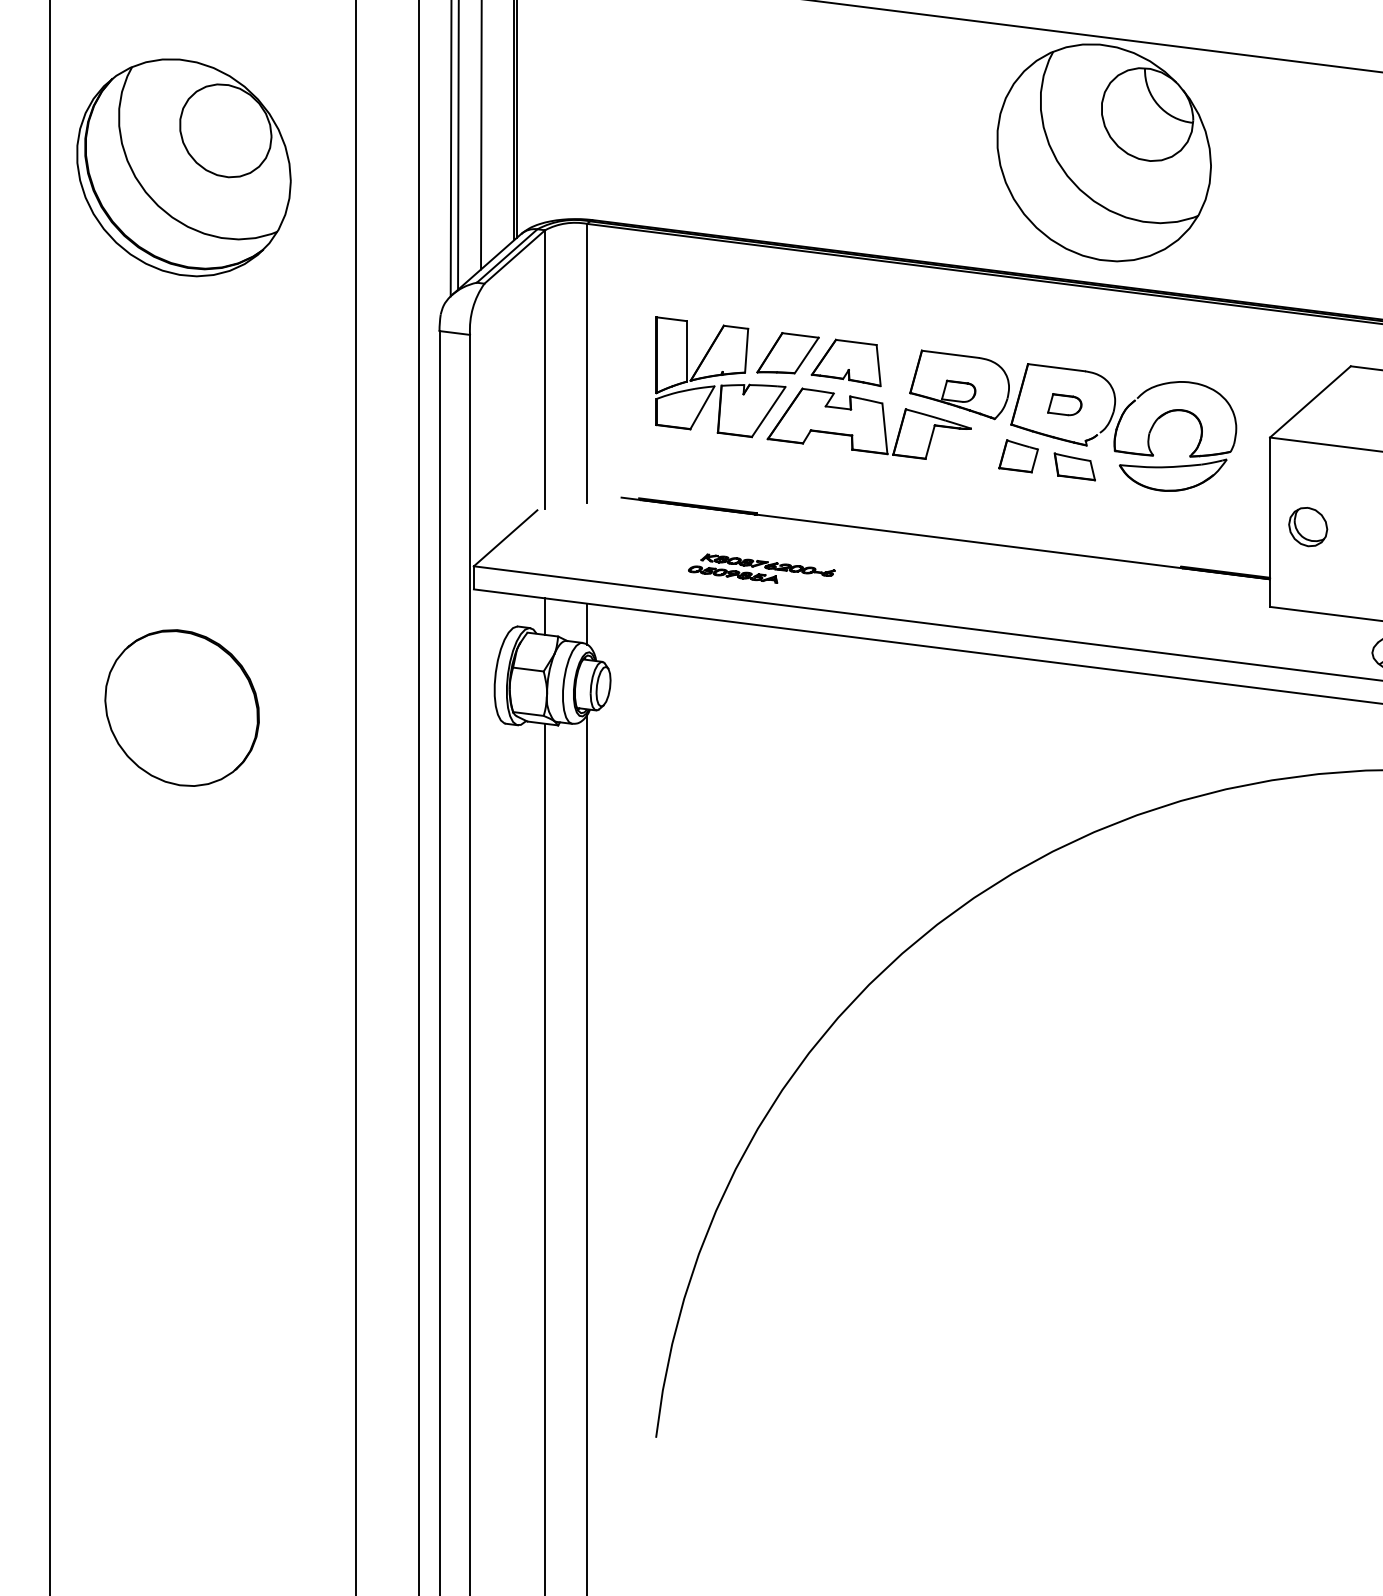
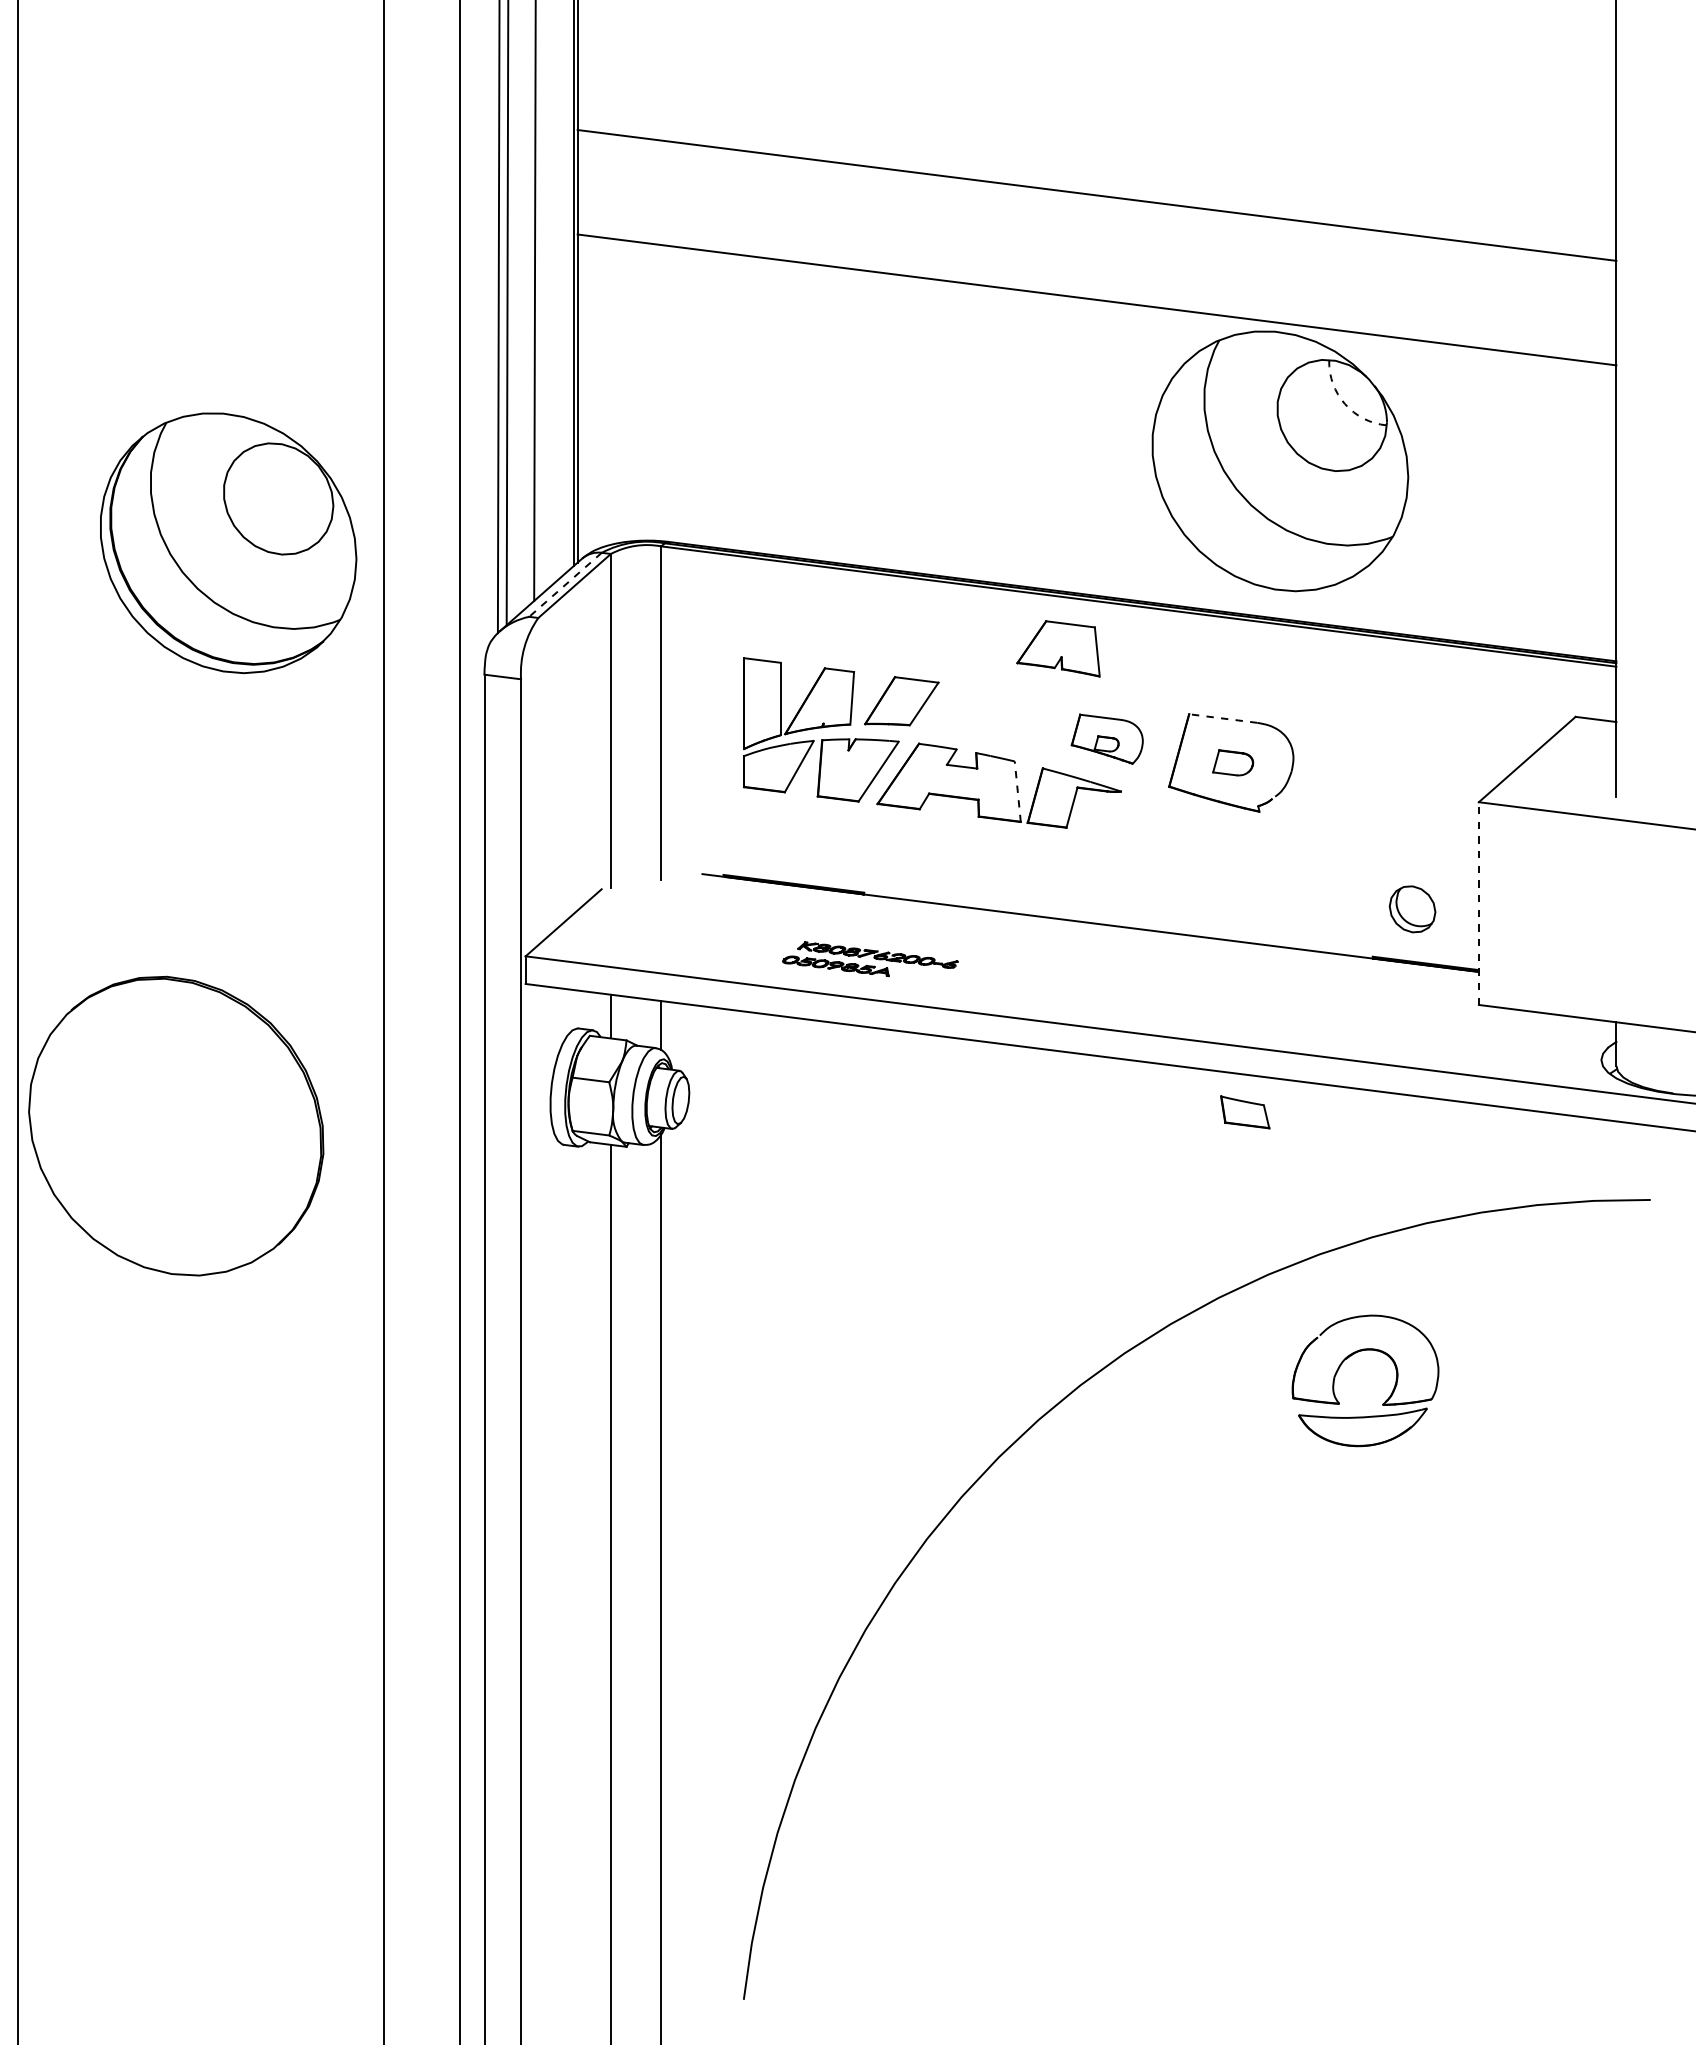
arc: (1158, 105) -> (1345, 404), solid -> dashed
part: (183, 168) -> (228, 543), moved
line: (507, 256) -> (565, 585), solid -> dashed
part: (846, 362) -> (1058, 648), moved
line: (1055, 367) -> (1222, 718), solid -> dashed
part: (959, 385) -> (1107, 739), size x0.6
part: (1163, 416) -> (1351, 1356), moved
line: (884, 428) -> (1017, 791), solid -> dashed
part: (1018, 456) -> (1177, 824), removed
part: (1075, 467) -> (1245, 1112), moved
line: (1269, 522) -> (1478, 903), solid -> dashed
part: (1308, 527) -> (1412, 909), moved
part: (182, 707) -> (176, 1125), size x1.6

